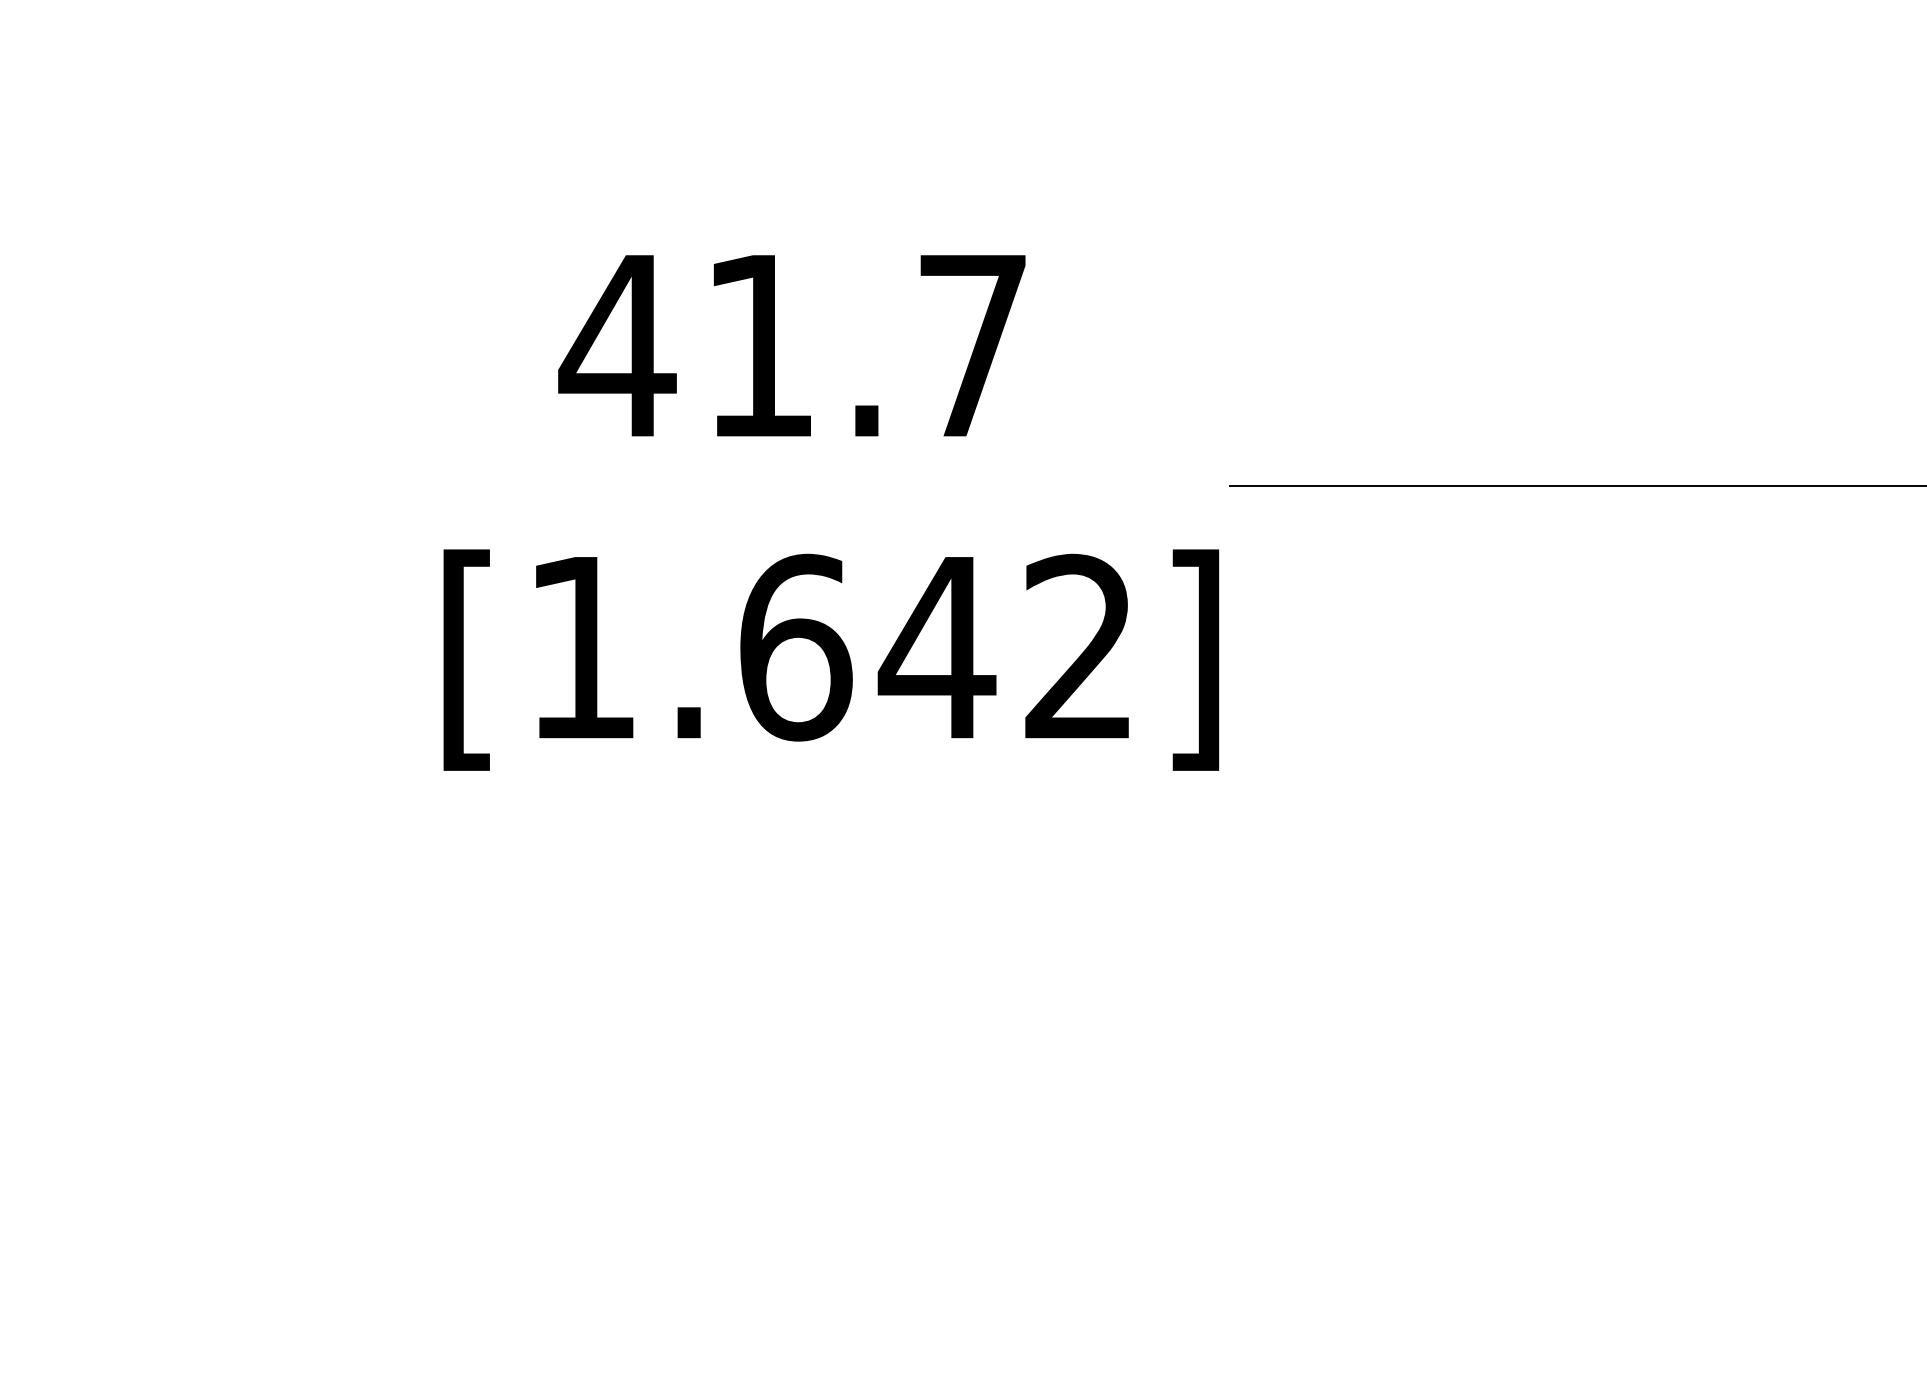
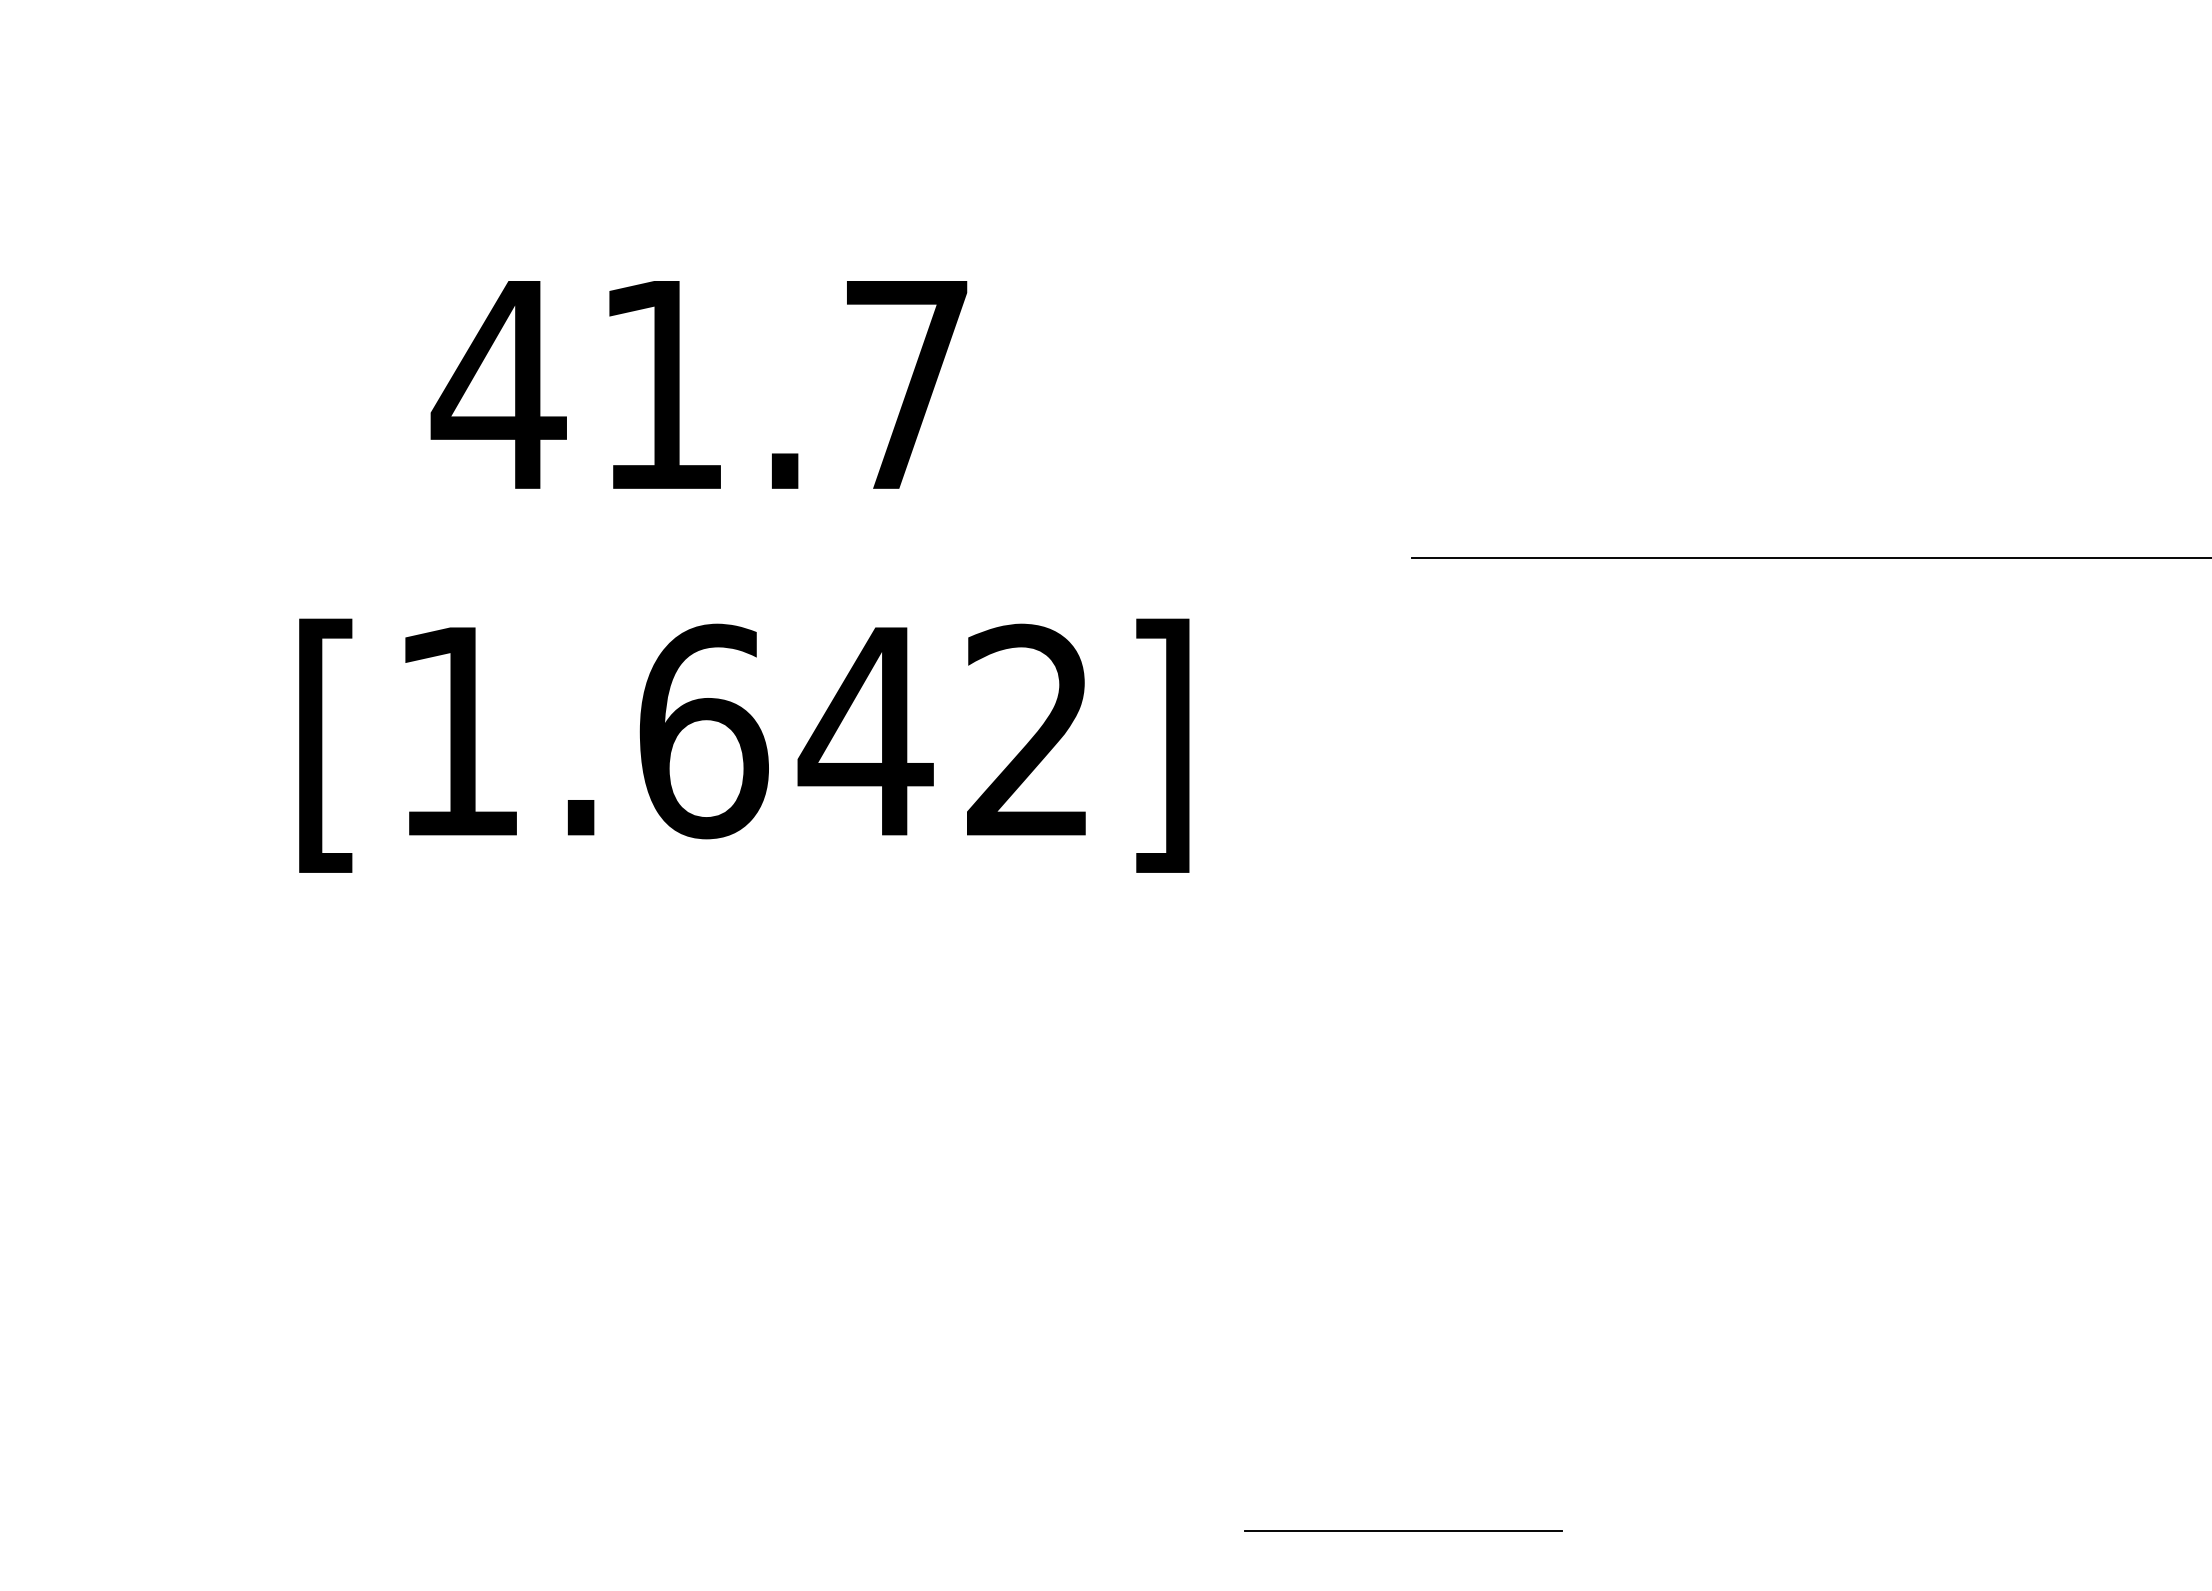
text: (831, 512) -> (744, 576), moved
line: (1222, 1333) -> (1403, 1530), added

